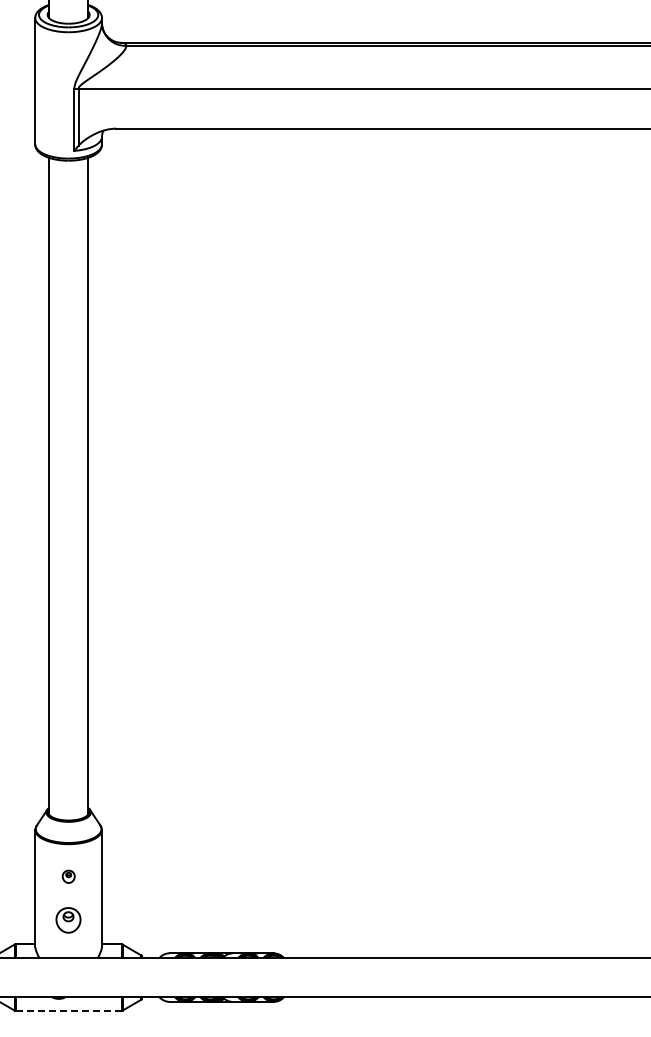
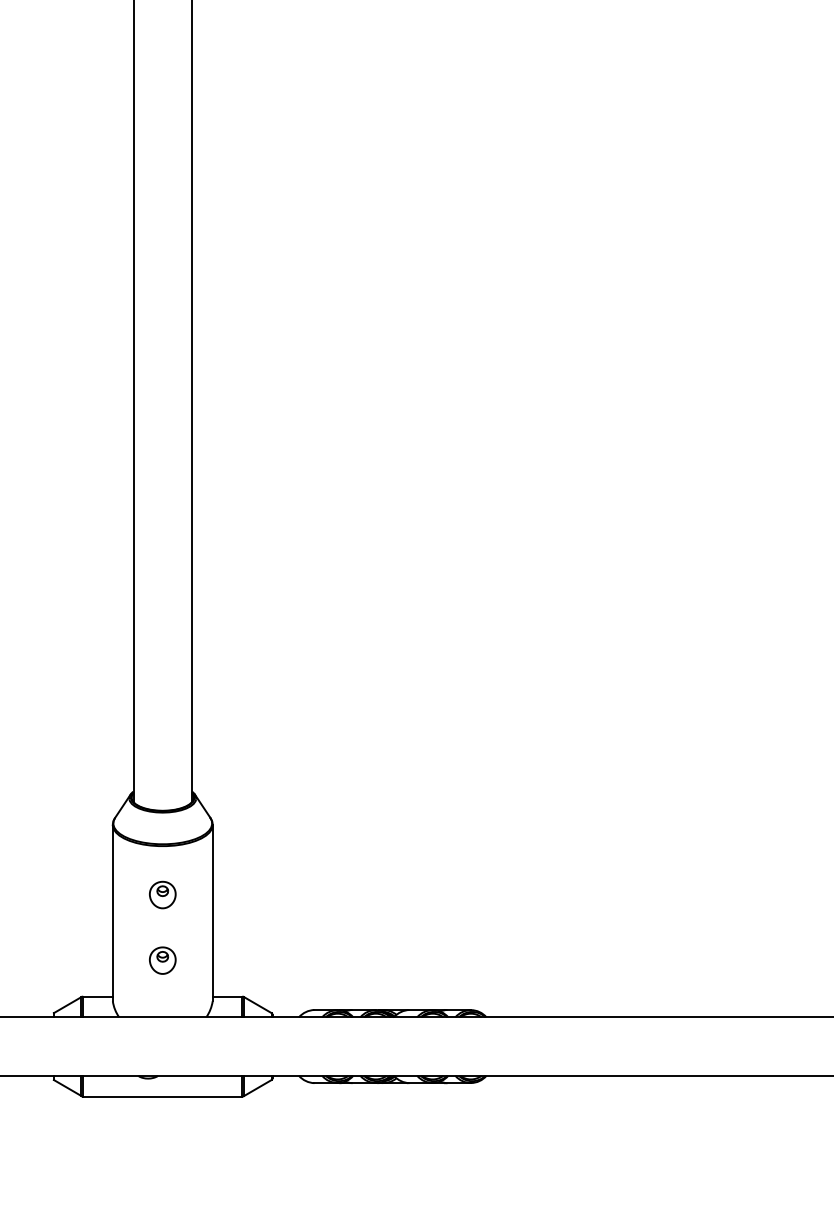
part: (68, 876) -> (162, 894), size x1.43
part: (68, 920) -> (162, 960), size x0.71
line: (68, 1010) -> (162, 1096), dashed -> solid

